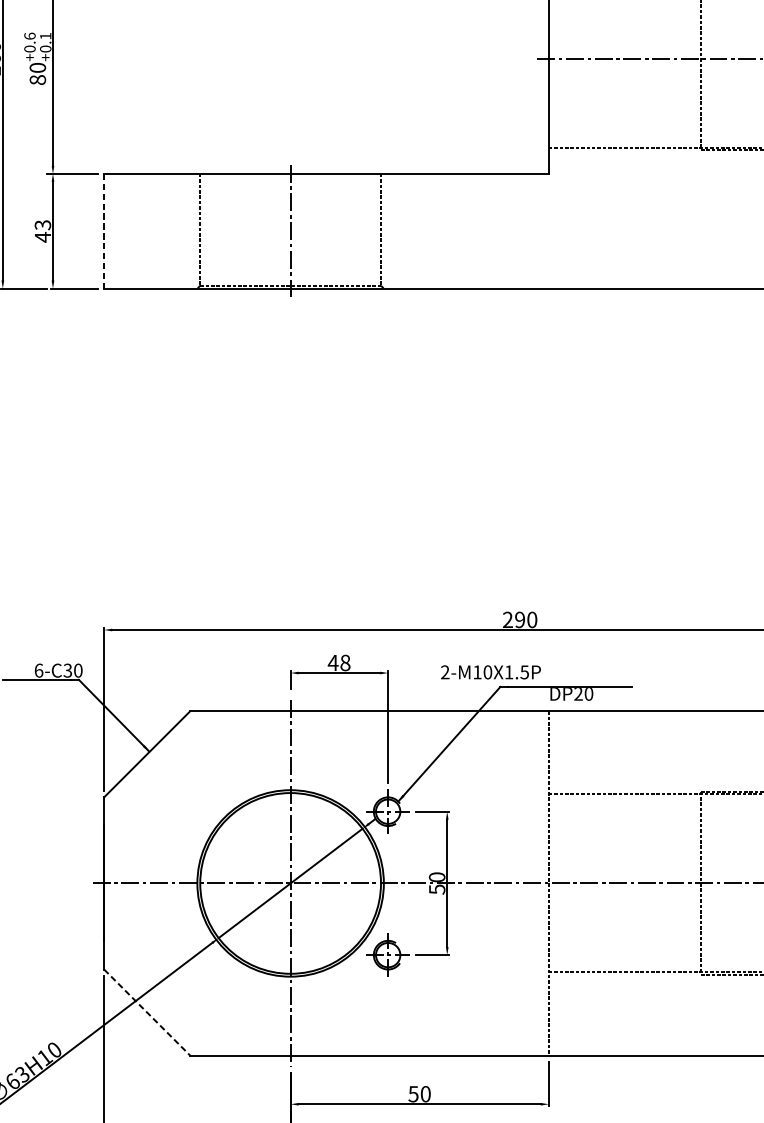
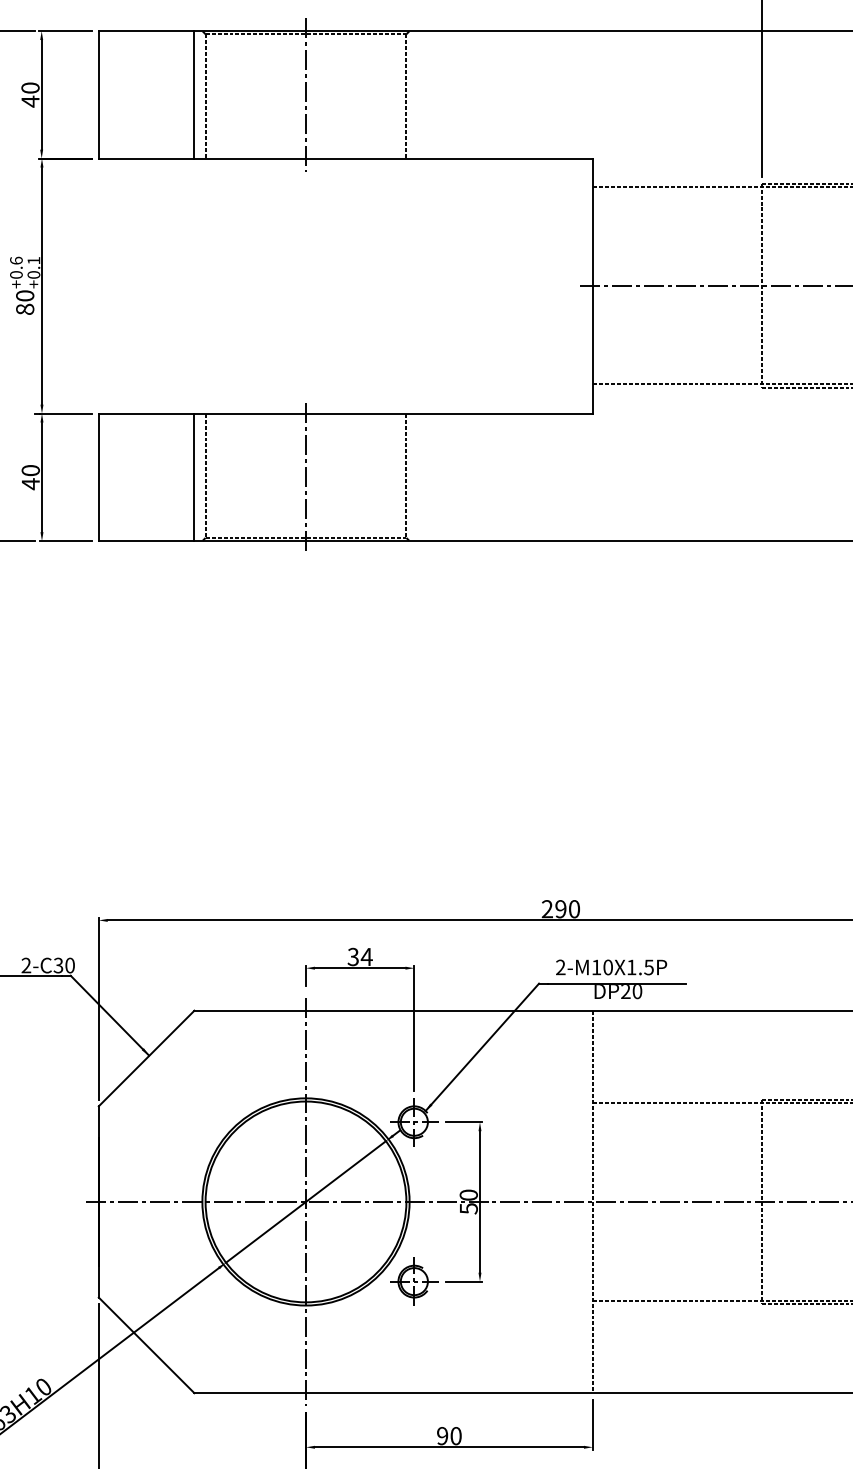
text: (42, 225) -> (30, 470), 43 -> 40
line: (103, 231) -> (98, 477), dashed -> solid
line: (190, 231) -> (194, 477), added
text: (338, 662) -> (359, 956), 48 -> 34
text: (39, 670) -> (26, 965), 6-C30 -> 2-C30
text: (490, 672) -> (611, 967), moved
line: (147, 1012) -> (146, 1345), dashed -> solid
text: (413, 1094) -> (442, 1436), 50 -> 90

